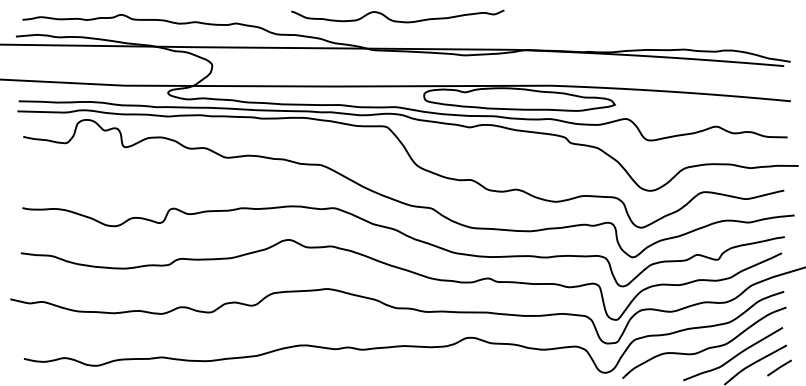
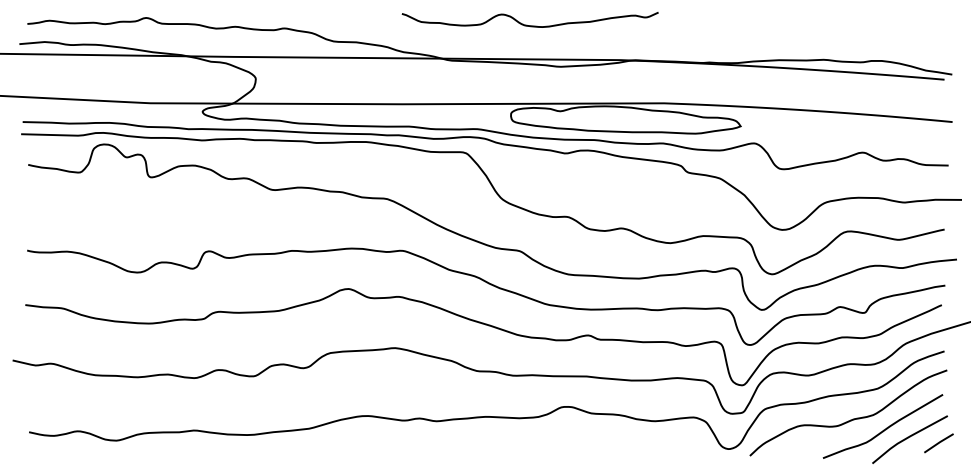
curve: (394, 20) -> (526, 24), moved

